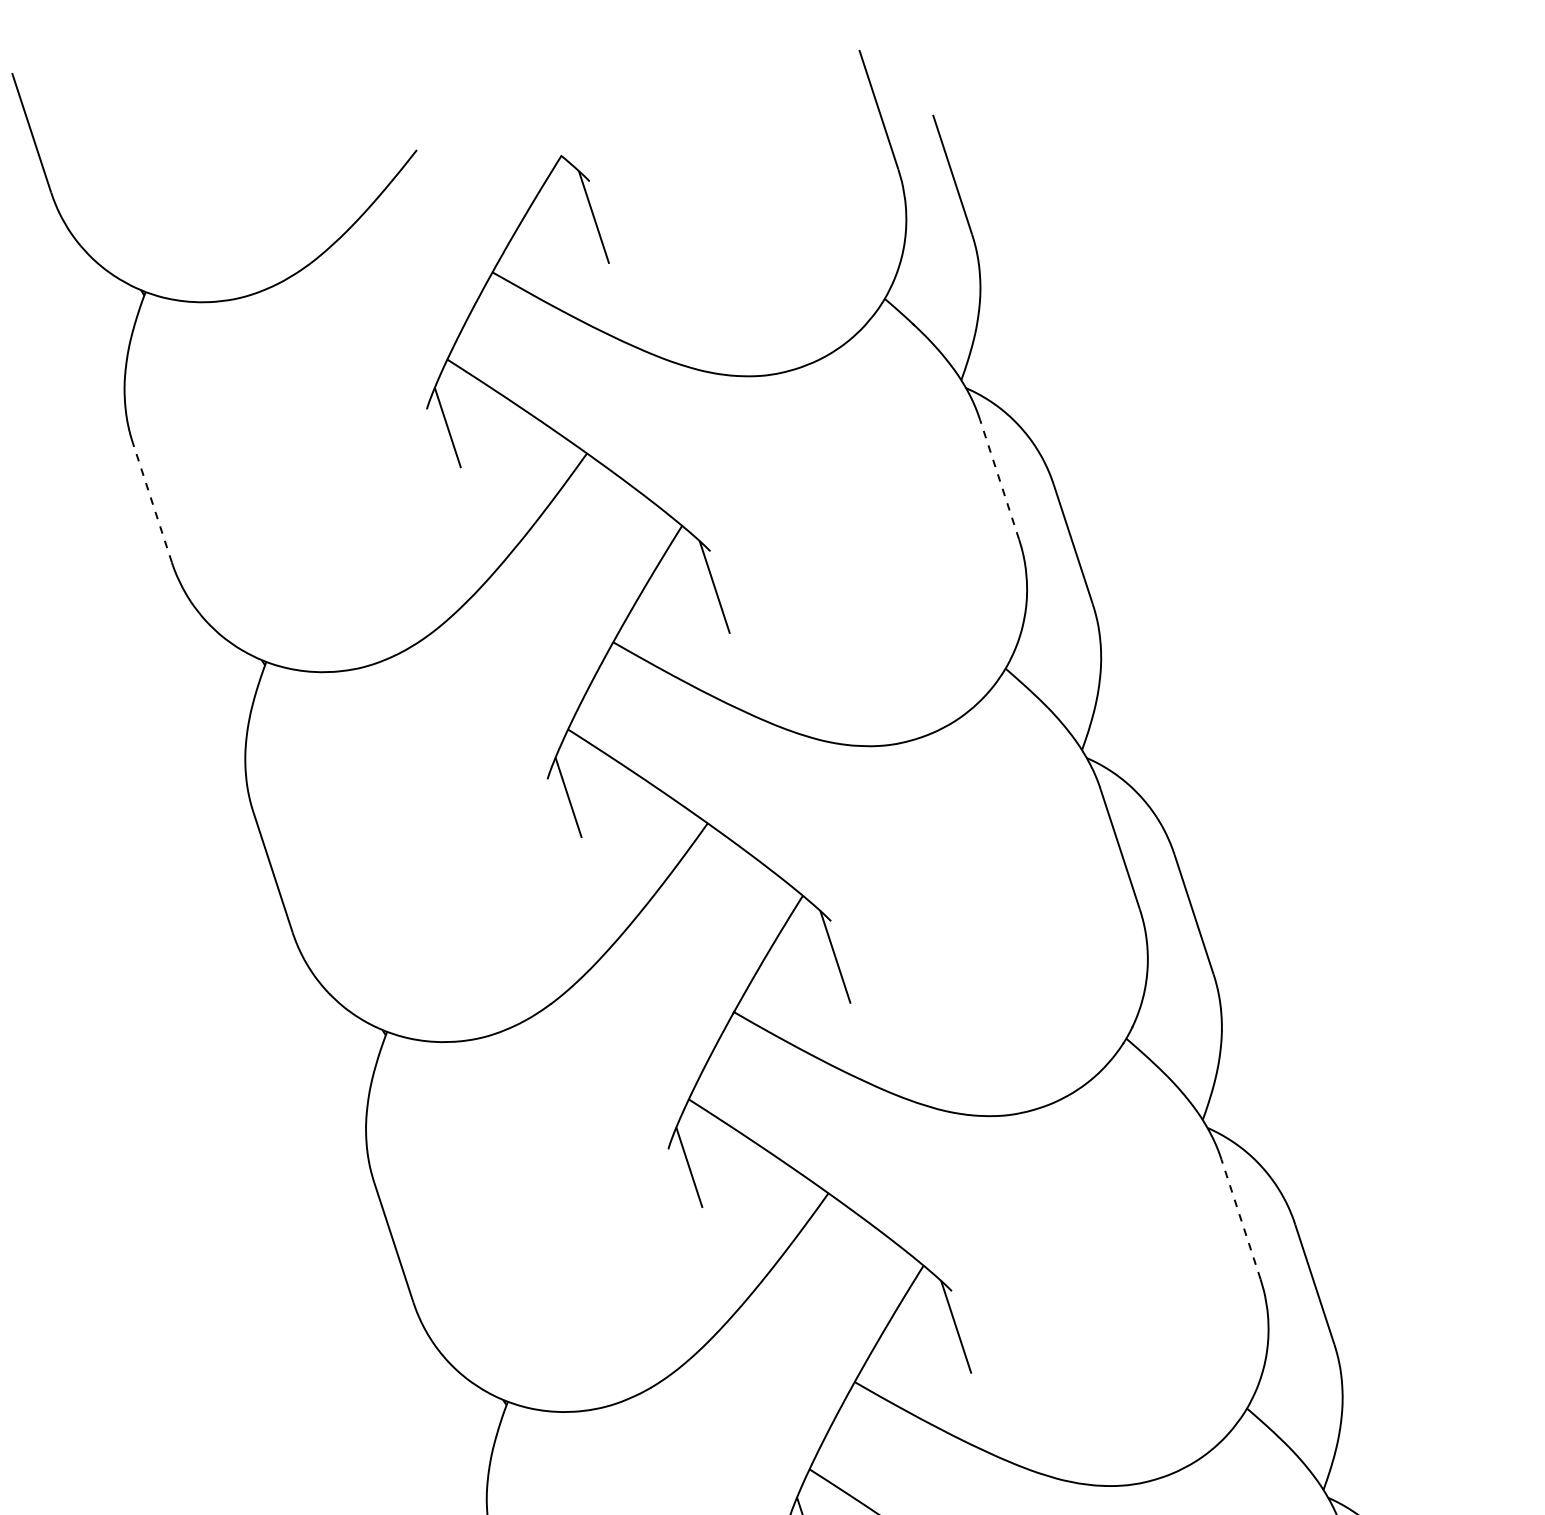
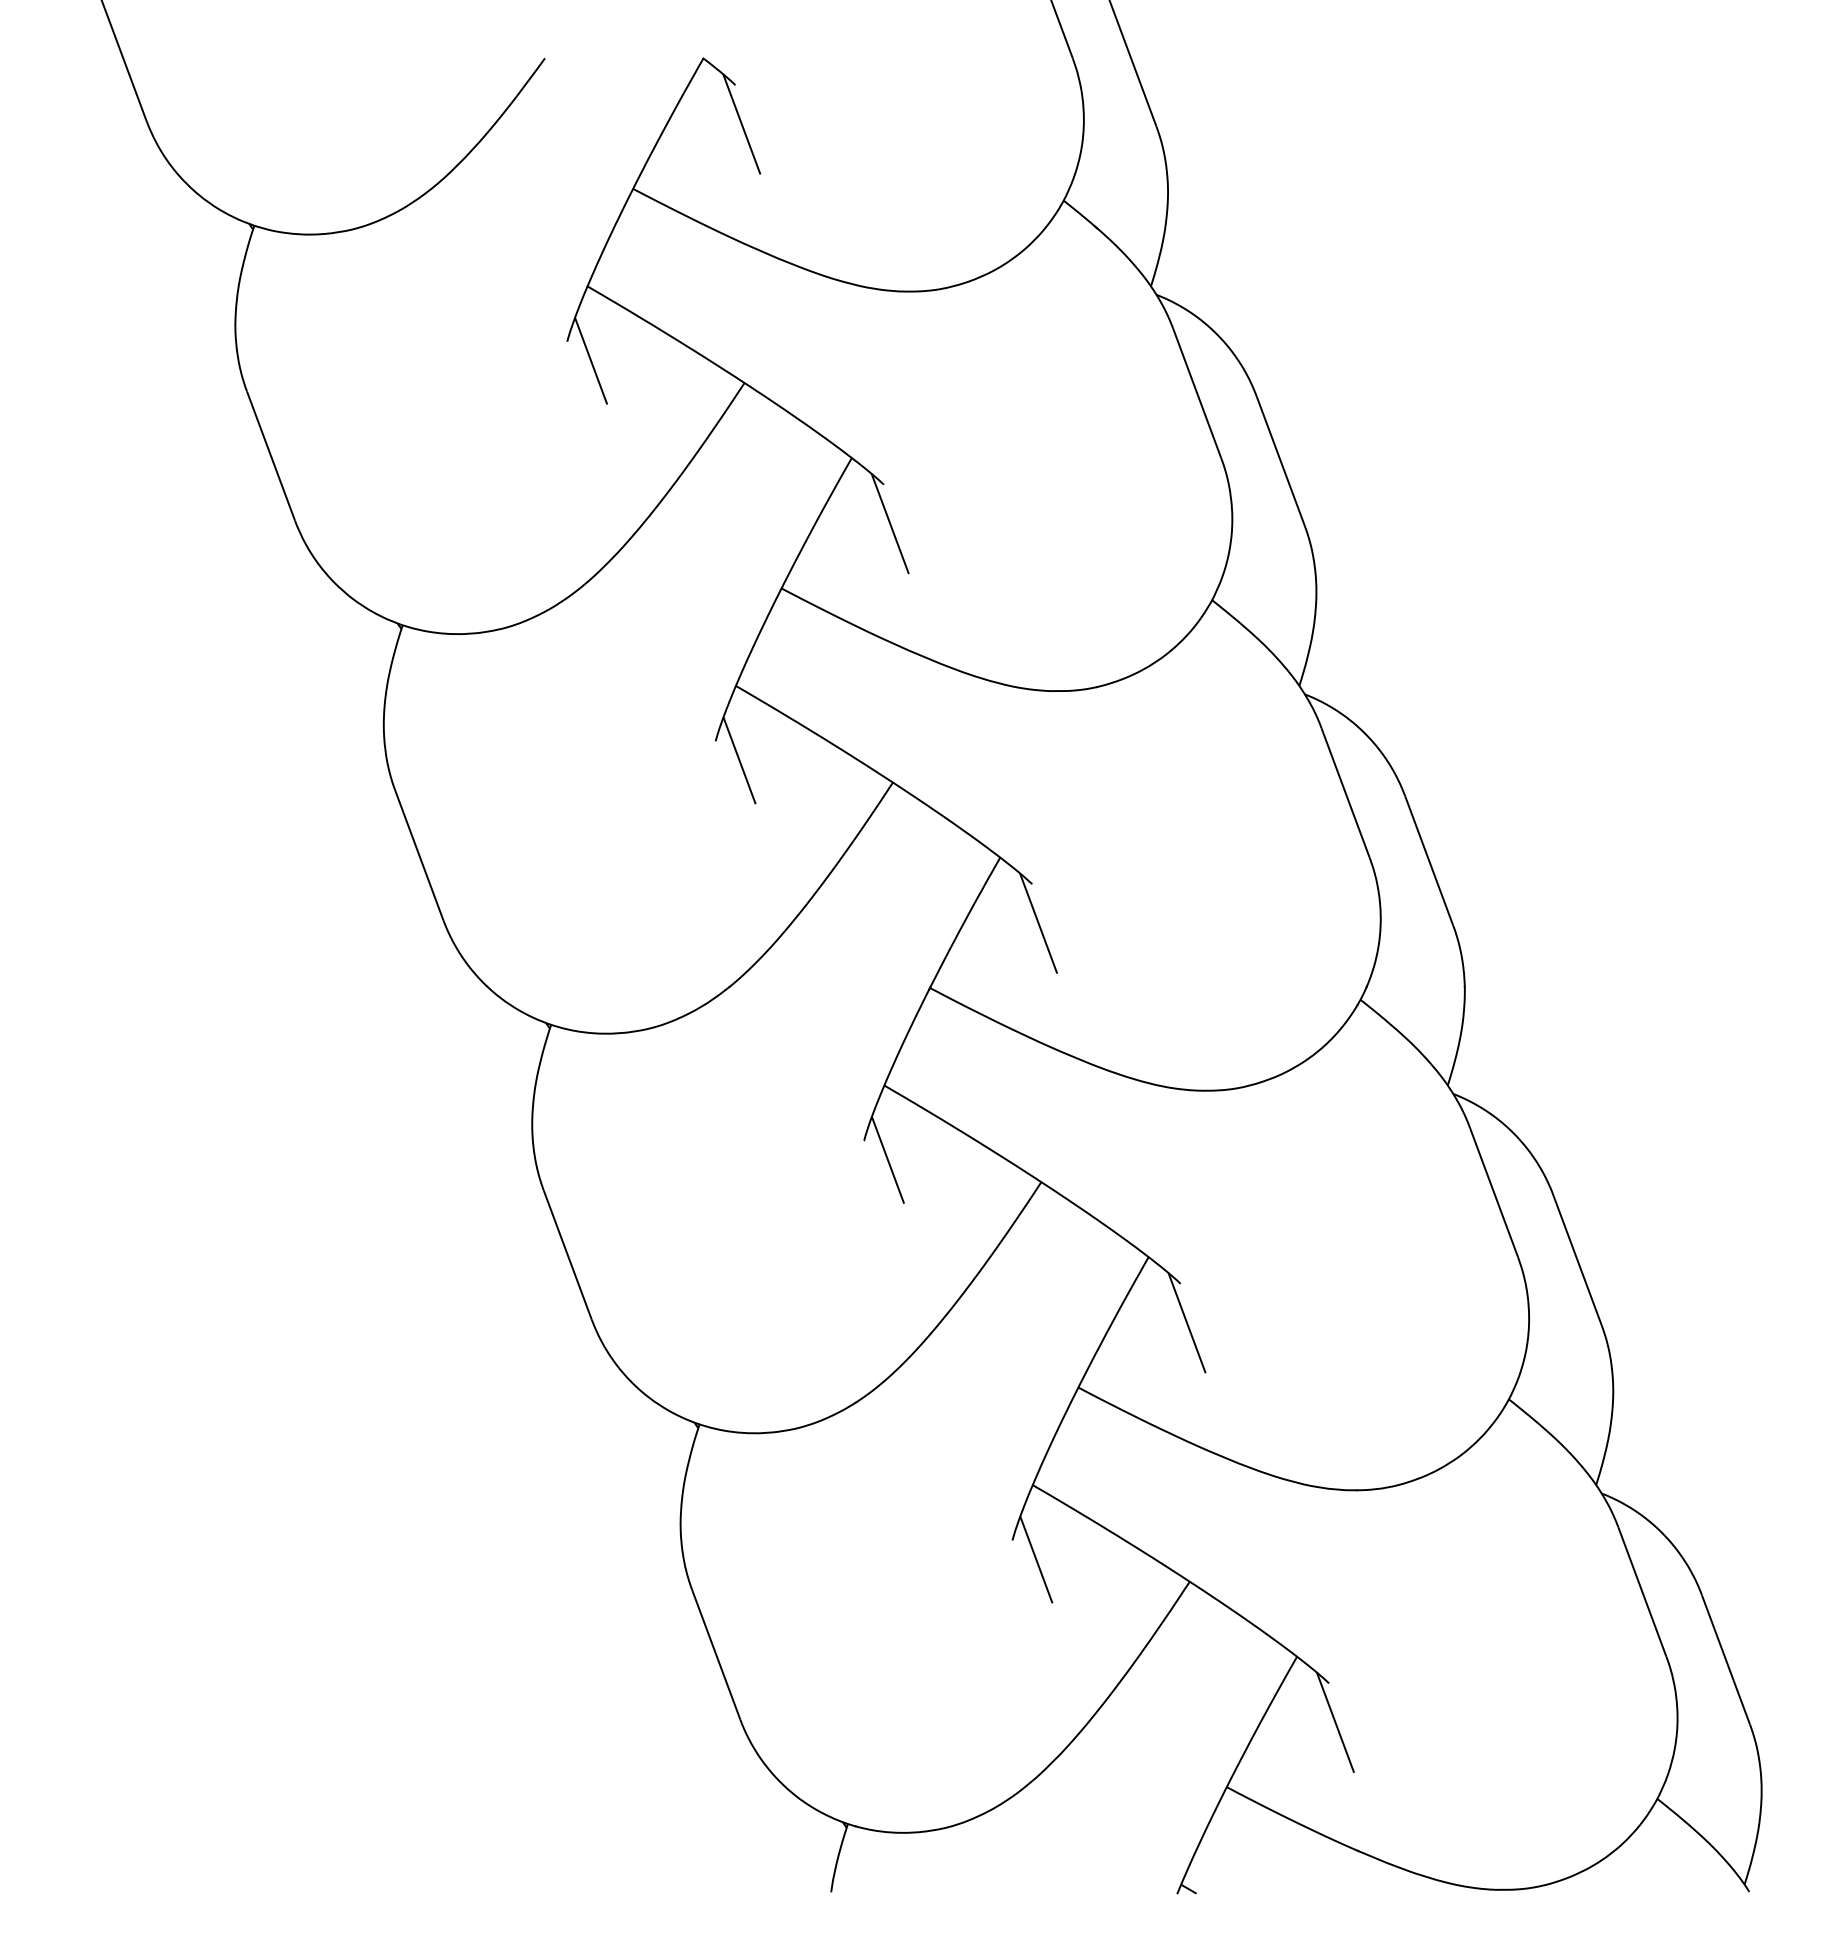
line: (999, 479) -> (1197, 393), dashed -> solid
line: (152, 503) -> (271, 456), dashed -> solid
line: (1241, 1219) -> (1494, 1192), dashed -> solid

